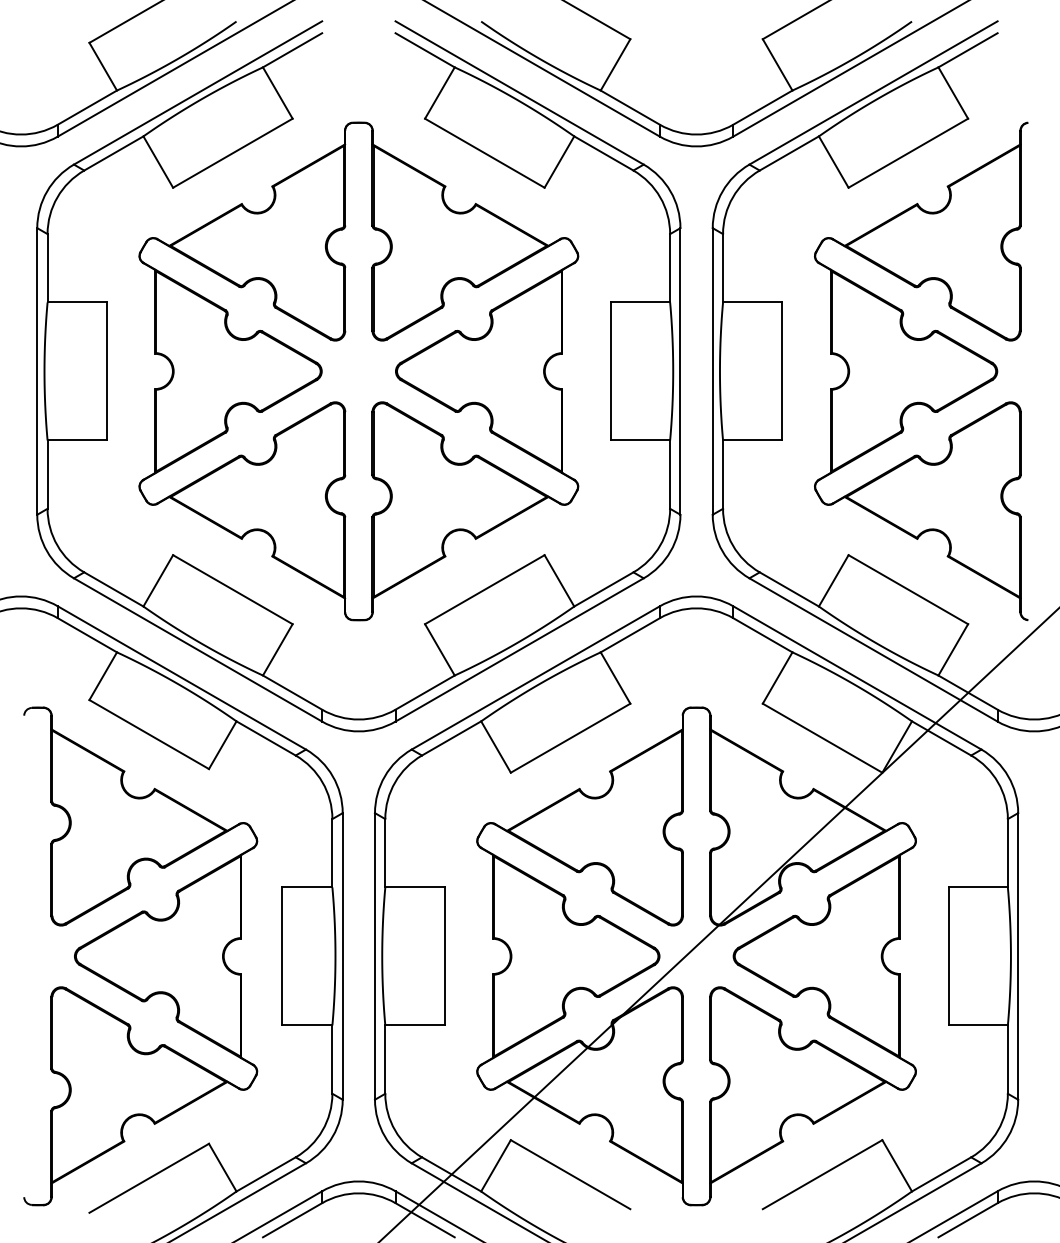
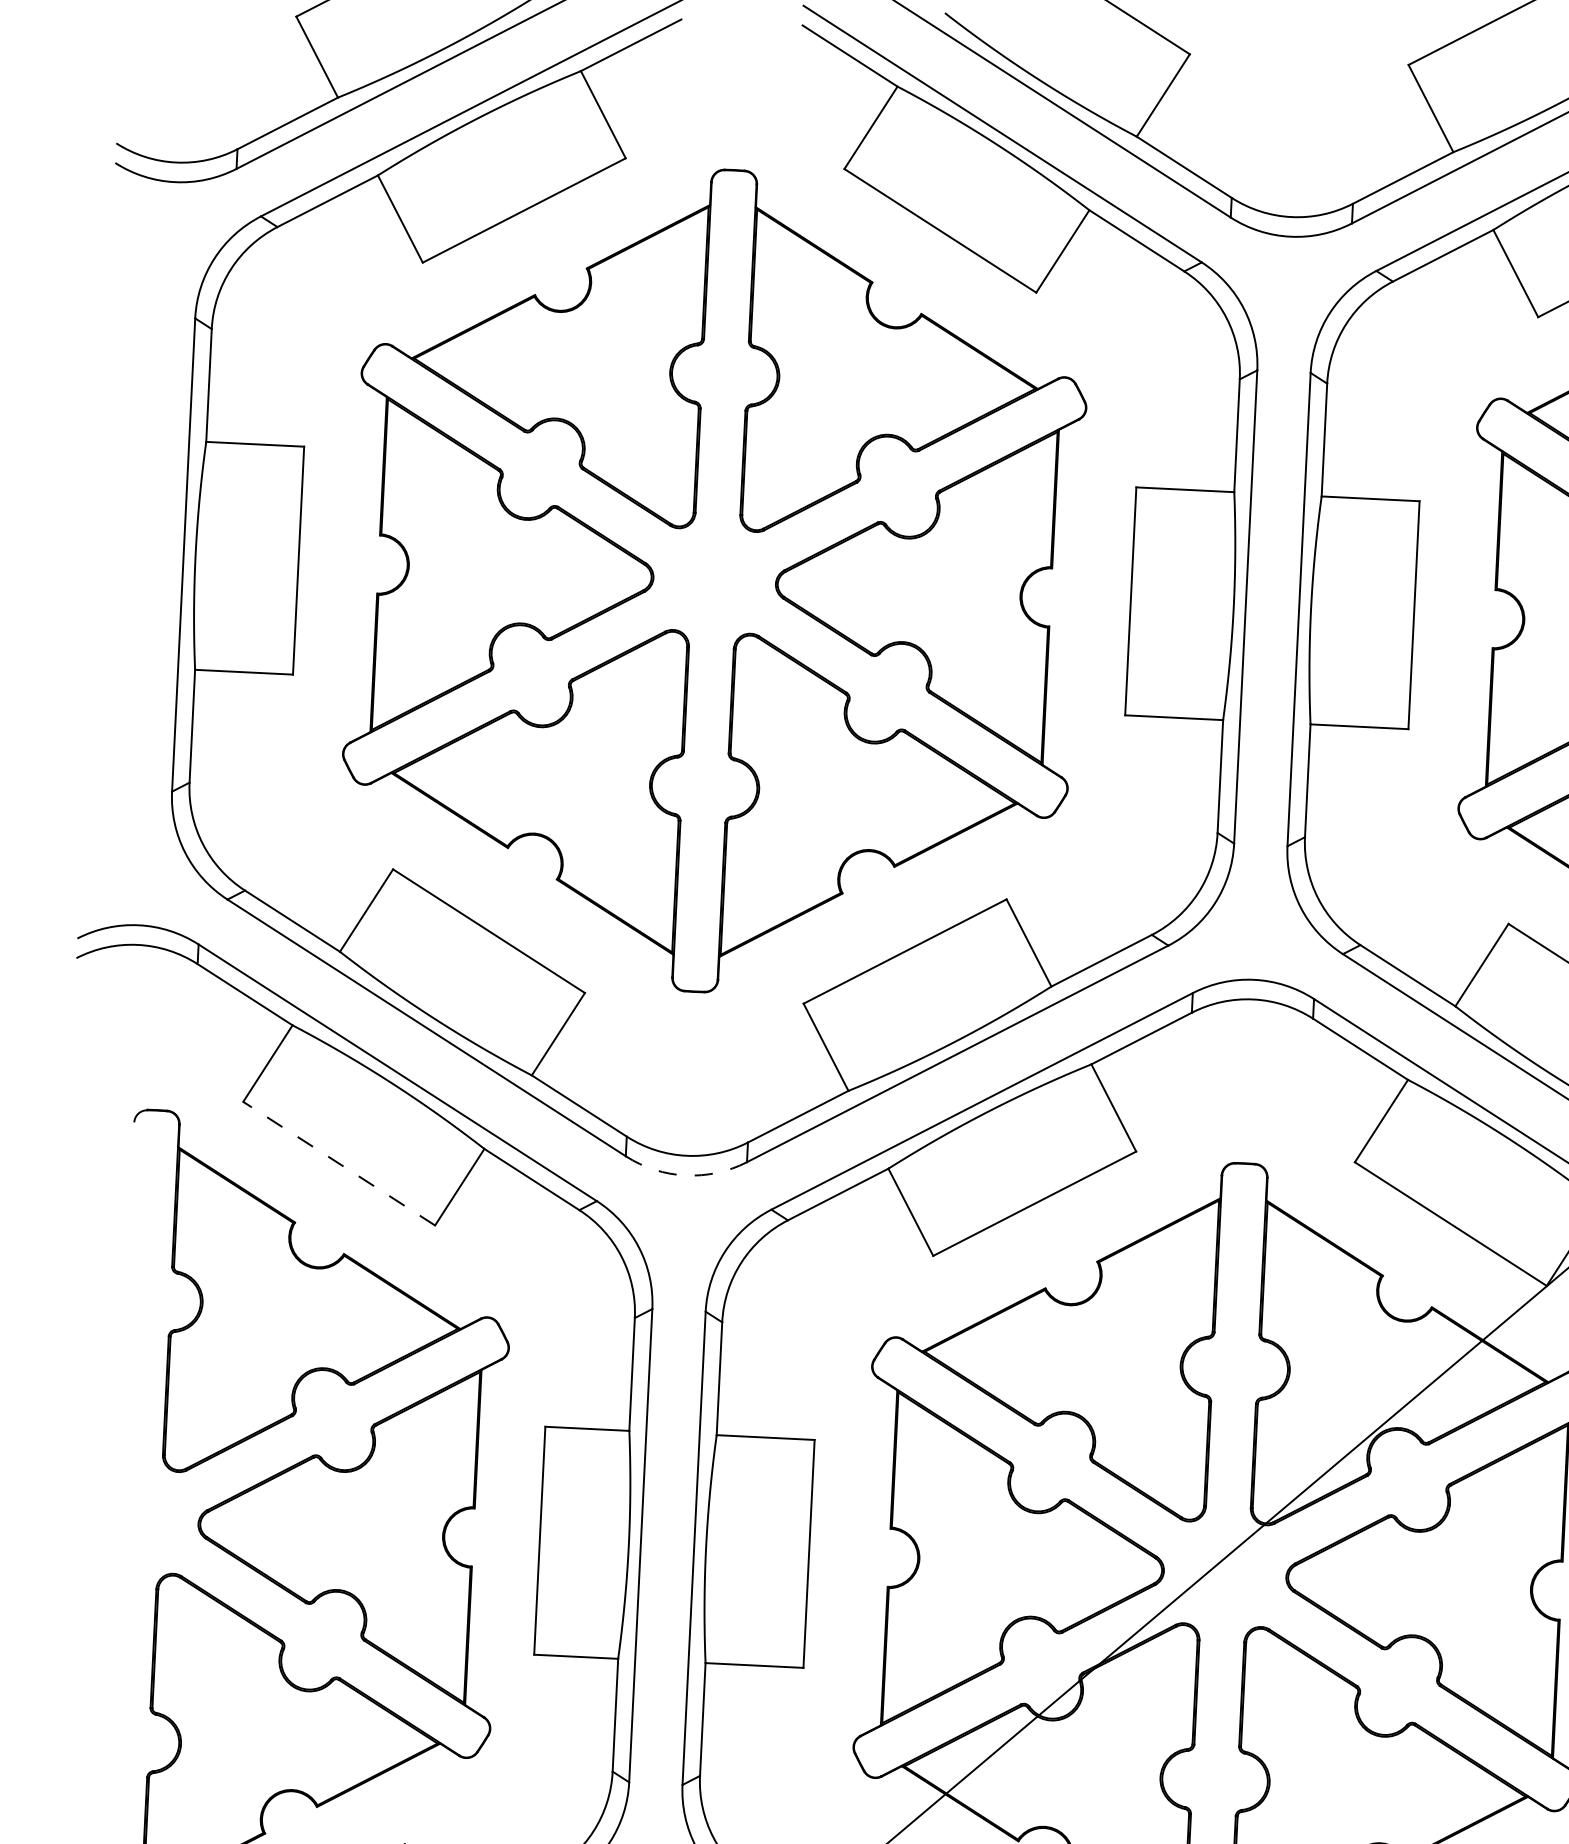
arc: (358, 731) -> (685, 1175), solid -> dashed
line: (148, 734) -> (337, 1163), solid -> dashed

